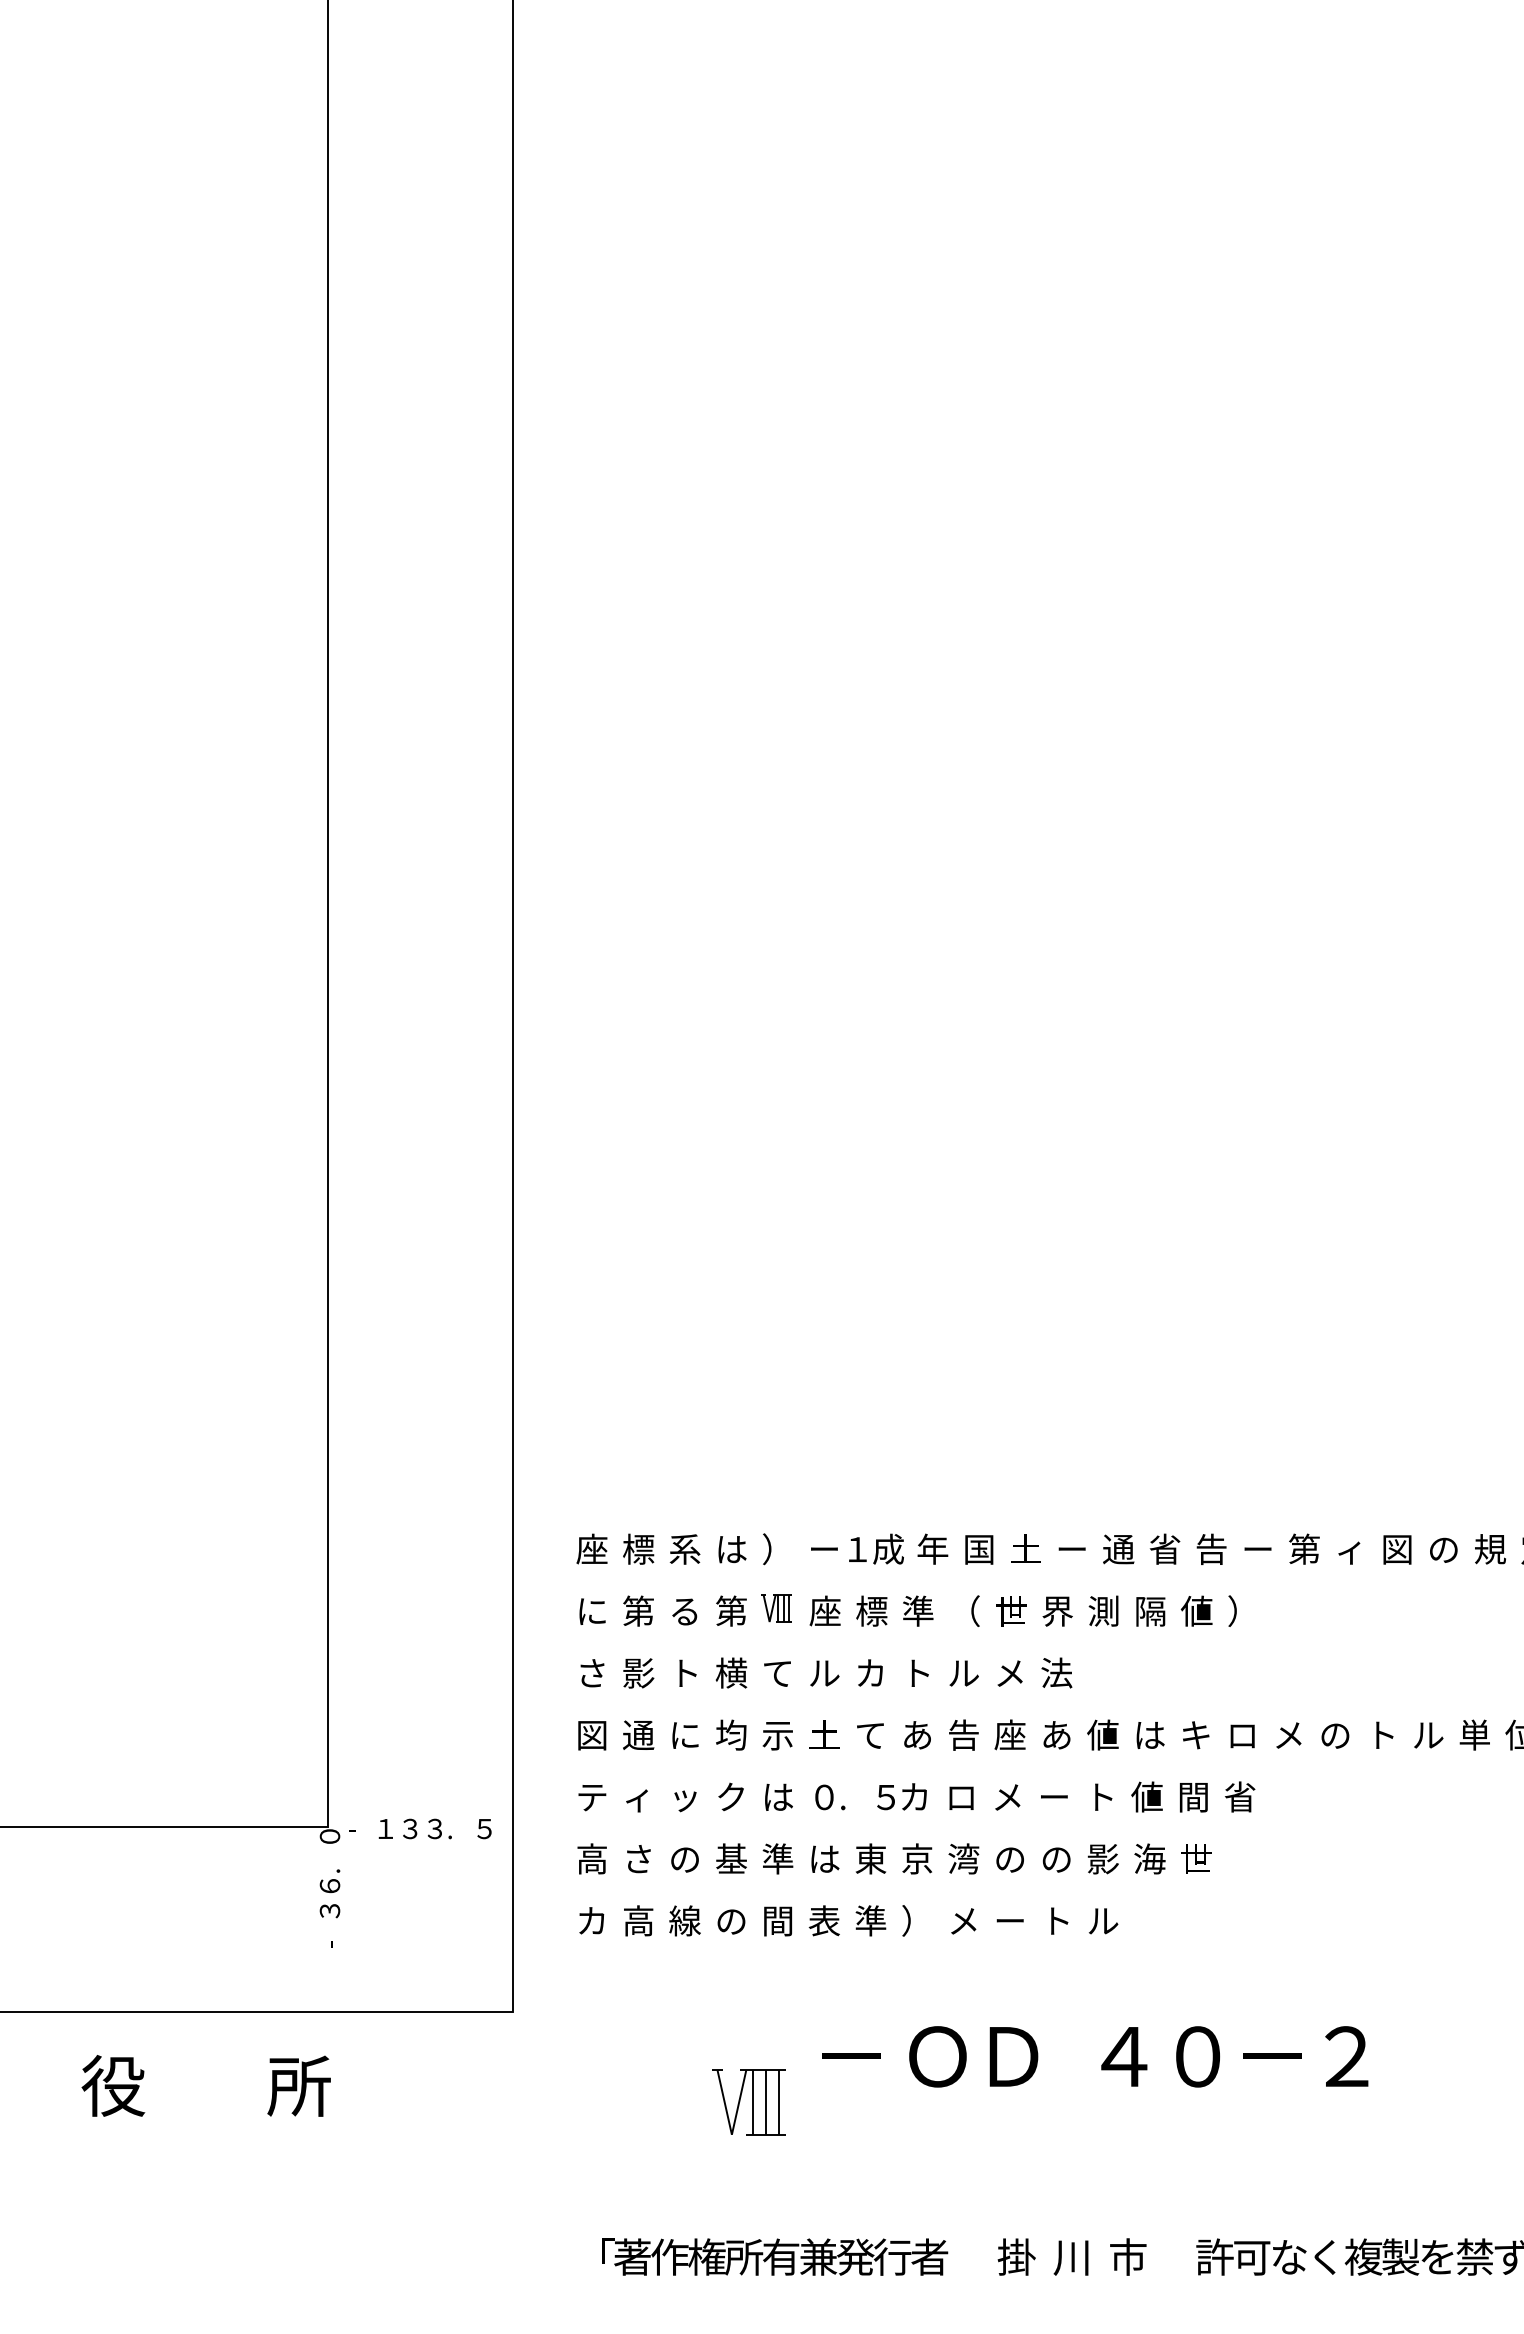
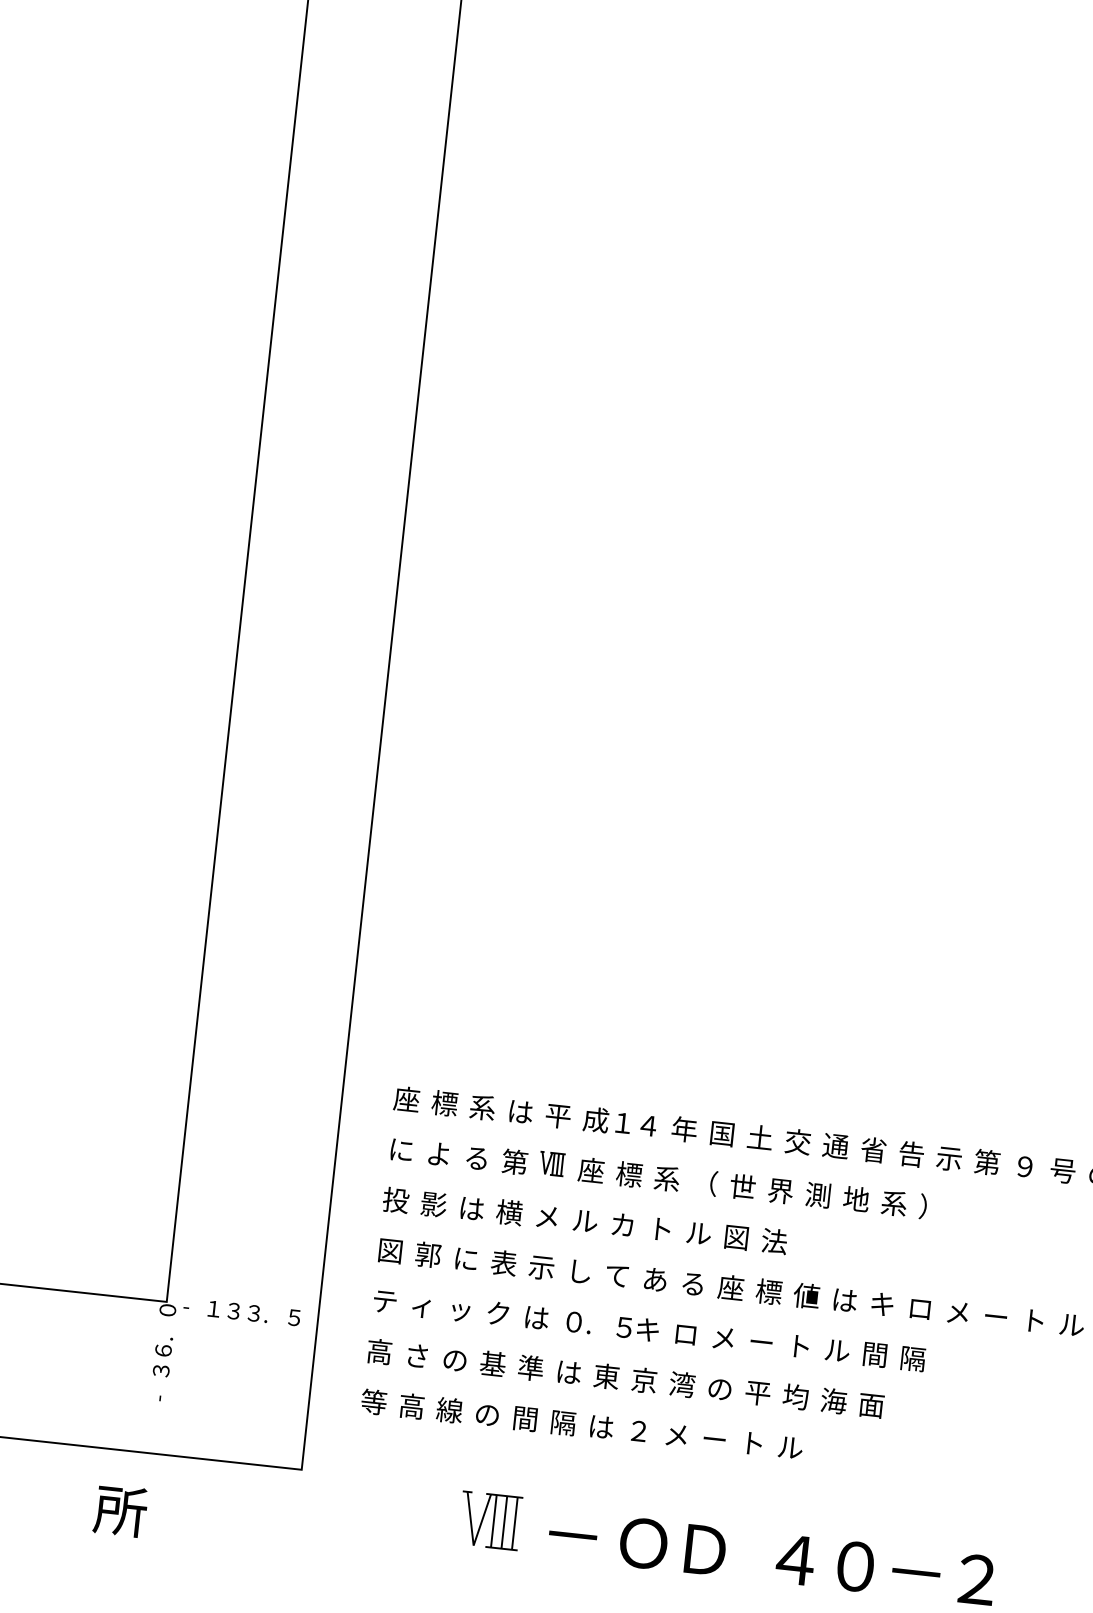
text: (824, 1548) -> (596, 1119), ー -> 成
text: (888, 1548) -> (648, 1125), 成 -> ４
text: (1072, 1548) -> (798, 1141), ー -> 交
text: (778, 1549) -> (558, 1116), ） -> 平
text: (1397, 1549) -> (1063, 1170), 図 -> 号
text: (1257, 1550) -> (948, 1159), ー -> 示
text: (1349, 1550) -> (1023, 1167), ィ -> ９
text: (638, 1610) -> (439, 1153), 第 -> よ
text: (918, 1610) -> (667, 1178), 準 -> 系
text: (1150, 1610) -> (856, 1198), 隔 -> 地
text: (1196, 1610) -> (893, 1202), 値 -> 系
text: (592, 1672) -> (396, 1199), さ -> 投
text: (686, 1673) -> (472, 1208), ト -> は
text: (777, 1673) -> (546, 1217), て -> メ
text: (1010, 1673) -> (736, 1237), メ -> 図
text: (638, 1734) -> (428, 1254), 通 -> 郭
text: (731, 1734) -> (504, 1262), 均 -> 表
text: (824, 1734) -> (579, 1270), 土 -> し
text: (963, 1734) -> (693, 1283), 告 -> る
text: (1056, 1734) -> (768, 1291), あ -> 標
text: (1335, 1735) -> (996, 1316), の -> ー
text: (1146, 1796) -> (836, 1349), 値 -> ル
text: (1239, 1796) -> (912, 1358), 省 -> 隔
text: (915, 1797) -> (648, 1330), カ -> キ
text: (1102, 1858) -> (795, 1396), 影 -> 均
text: (1056, 1859) -> (757, 1393), の -> 平
text: (1196, 1859) -> (871, 1405), 世 -> 面
text: (591, 1920) -> (373, 1401), カ -> 等
text: (823, 1920) -> (562, 1422), 表 -> 隔
text: (870, 1920) -> (600, 1426), 準 -> は
text: (914, 1920) -> (636, 1430), ） -> ２
part: (748, 2102) -> (490, 1520), moved

